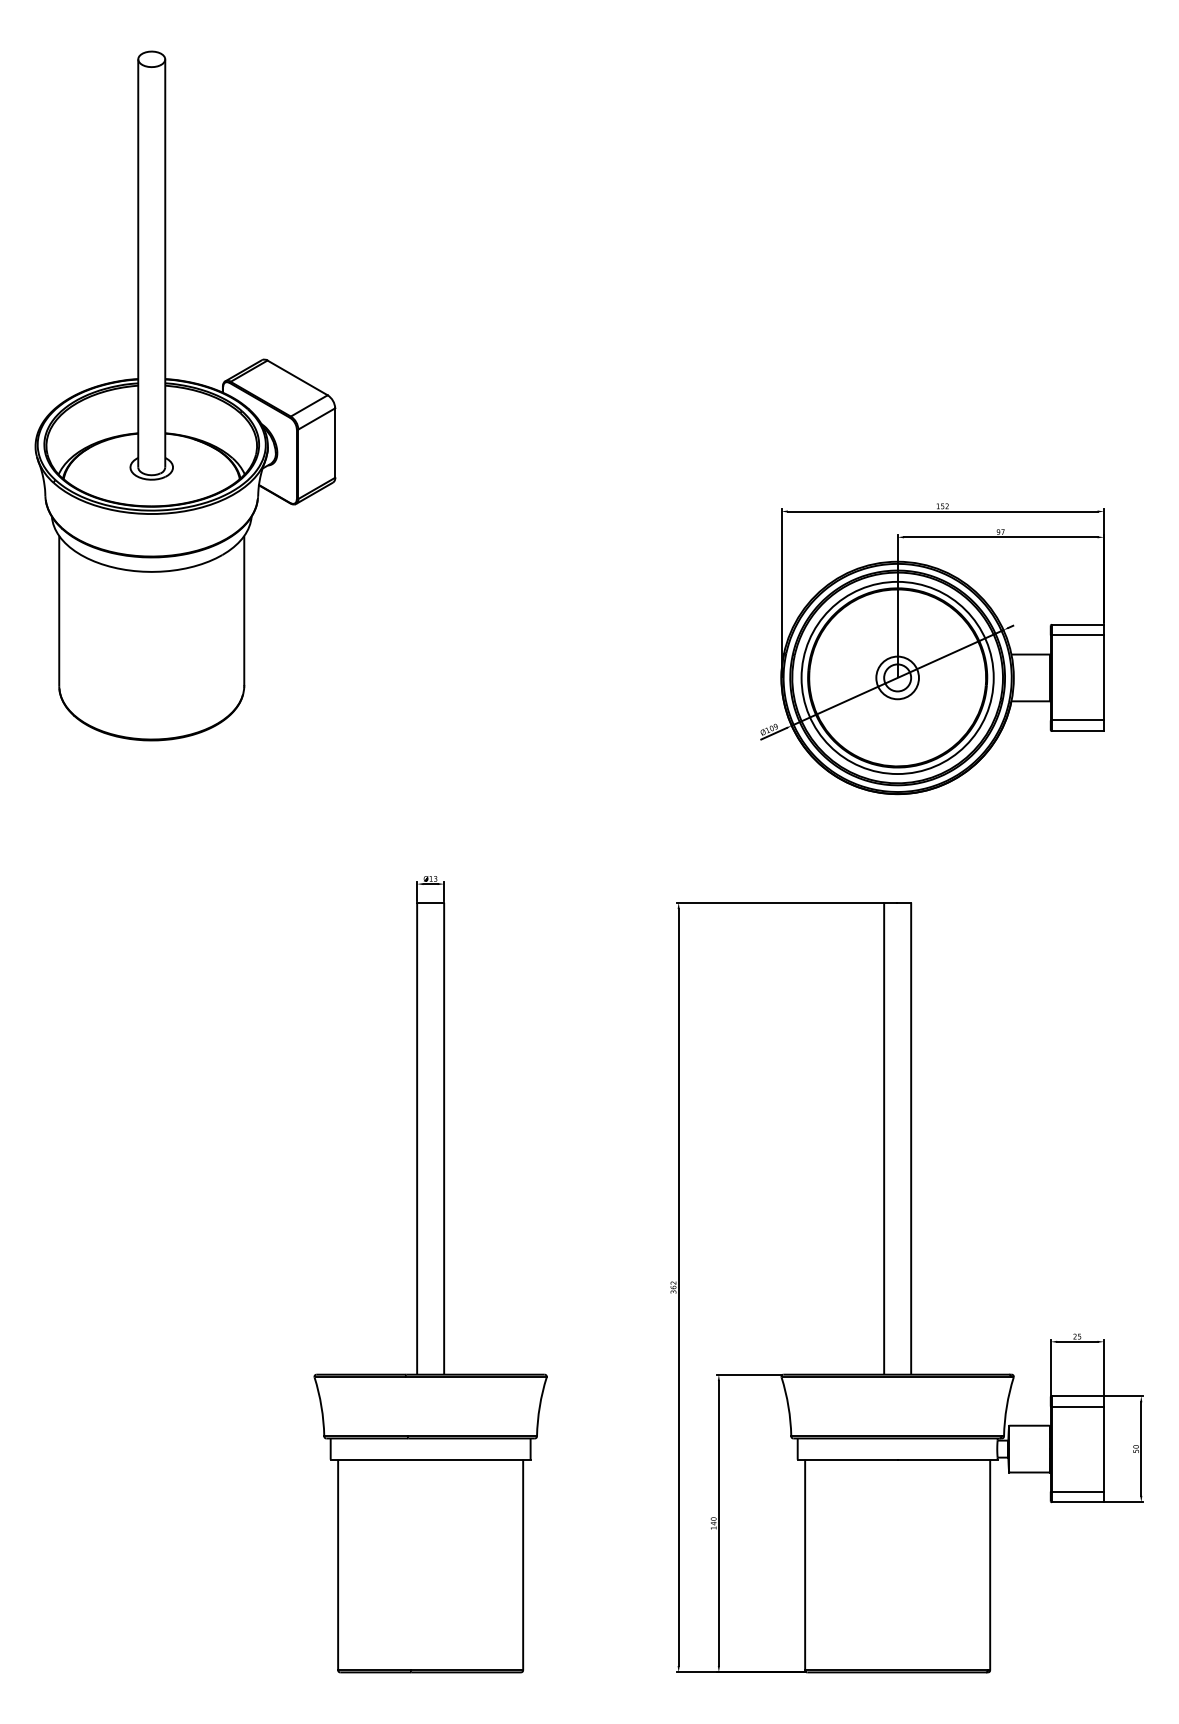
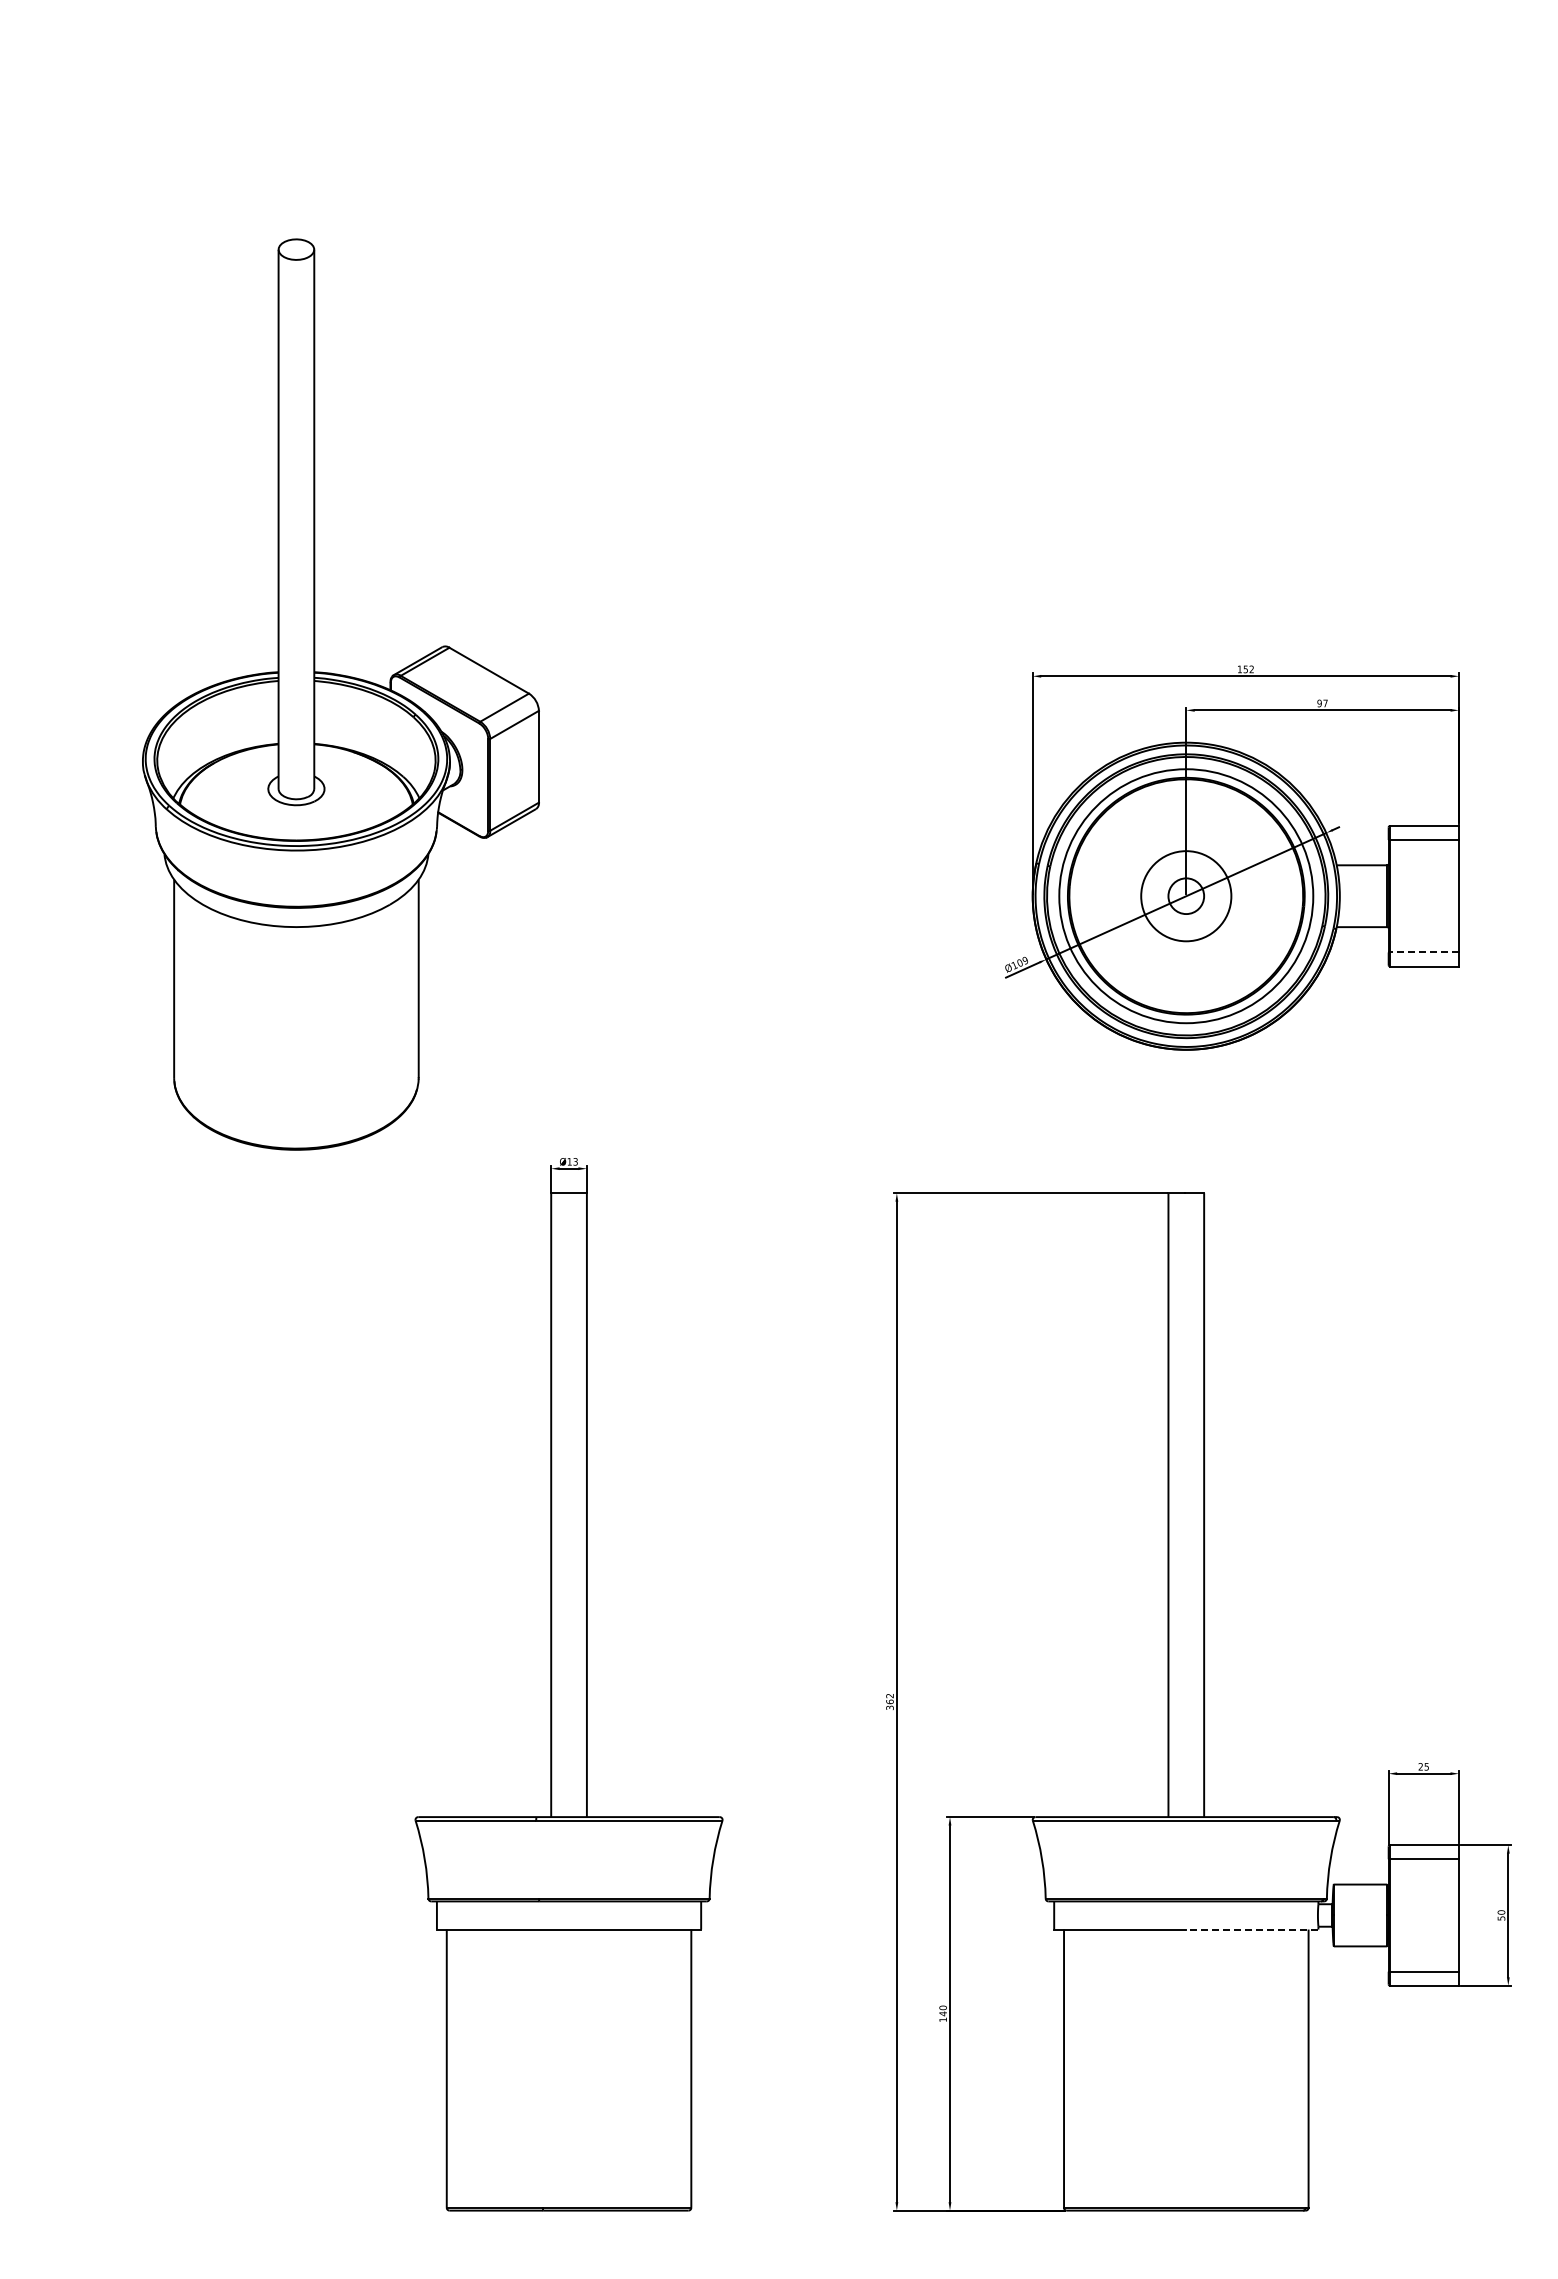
part: (185, 395) -> (340, 694), moved
circle: (897, 678) -> (1186, 896), size x1.6
line: (1077, 720) -> (1424, 952), solid -> dashed
line: (946, 1459) -> (1251, 1929), solid -> dashed

